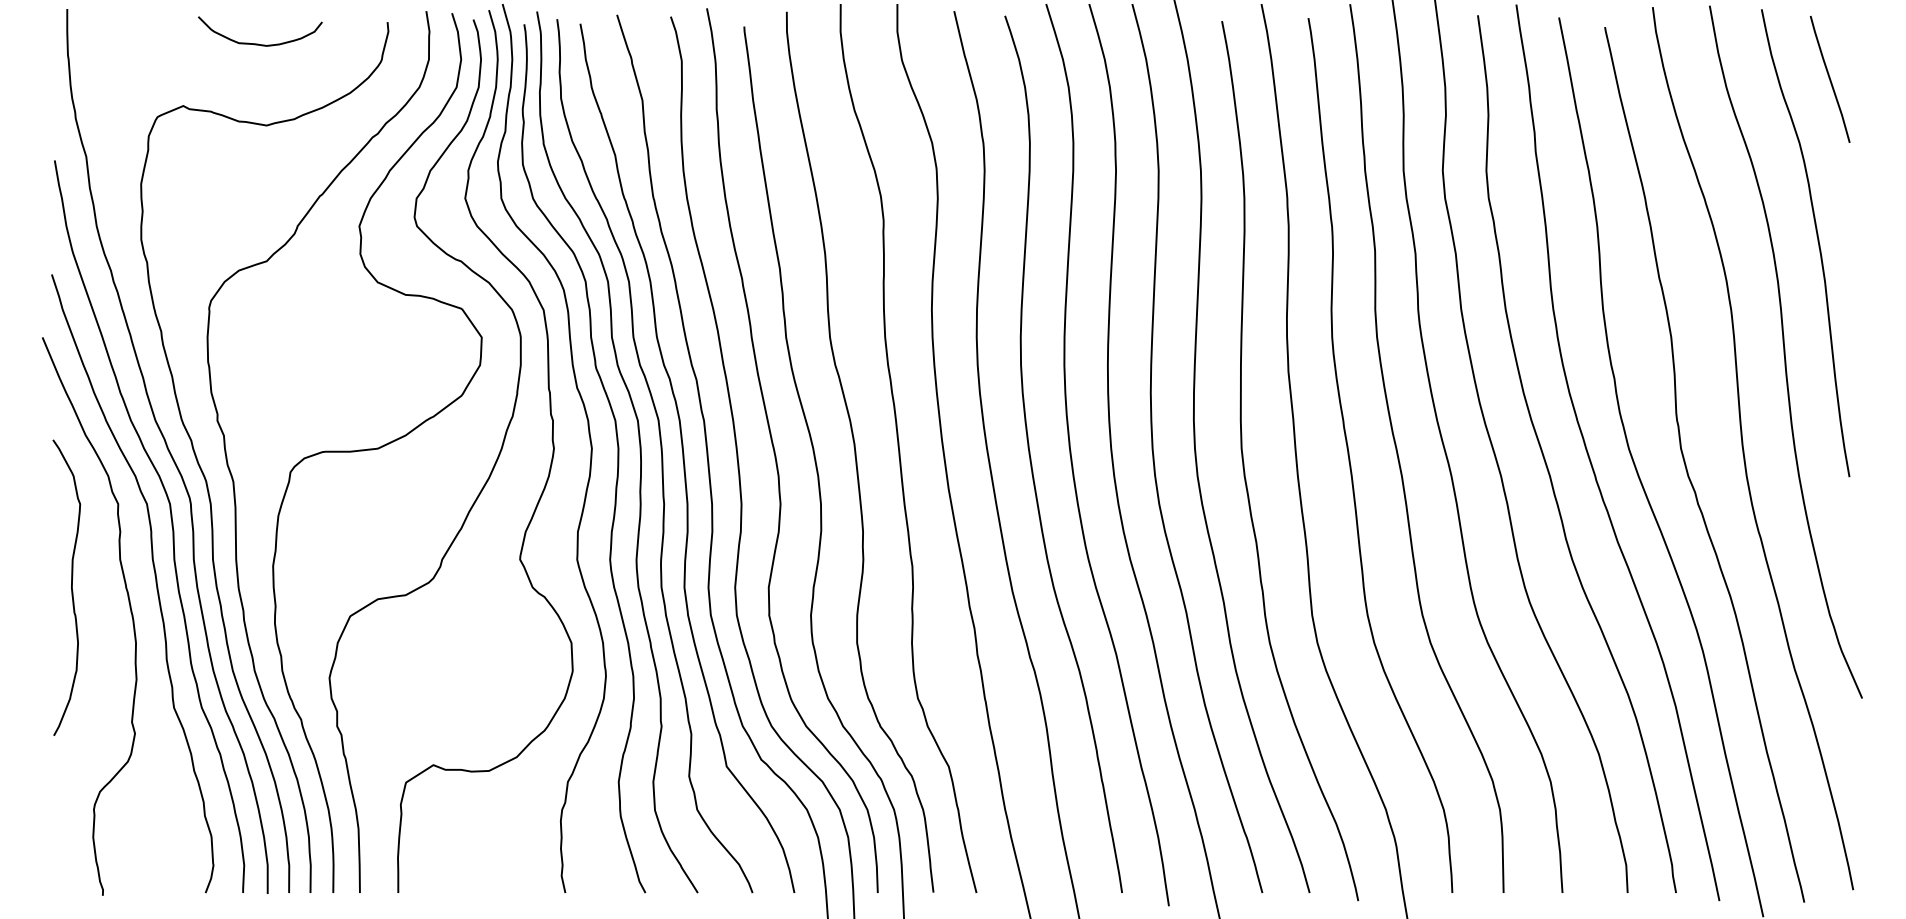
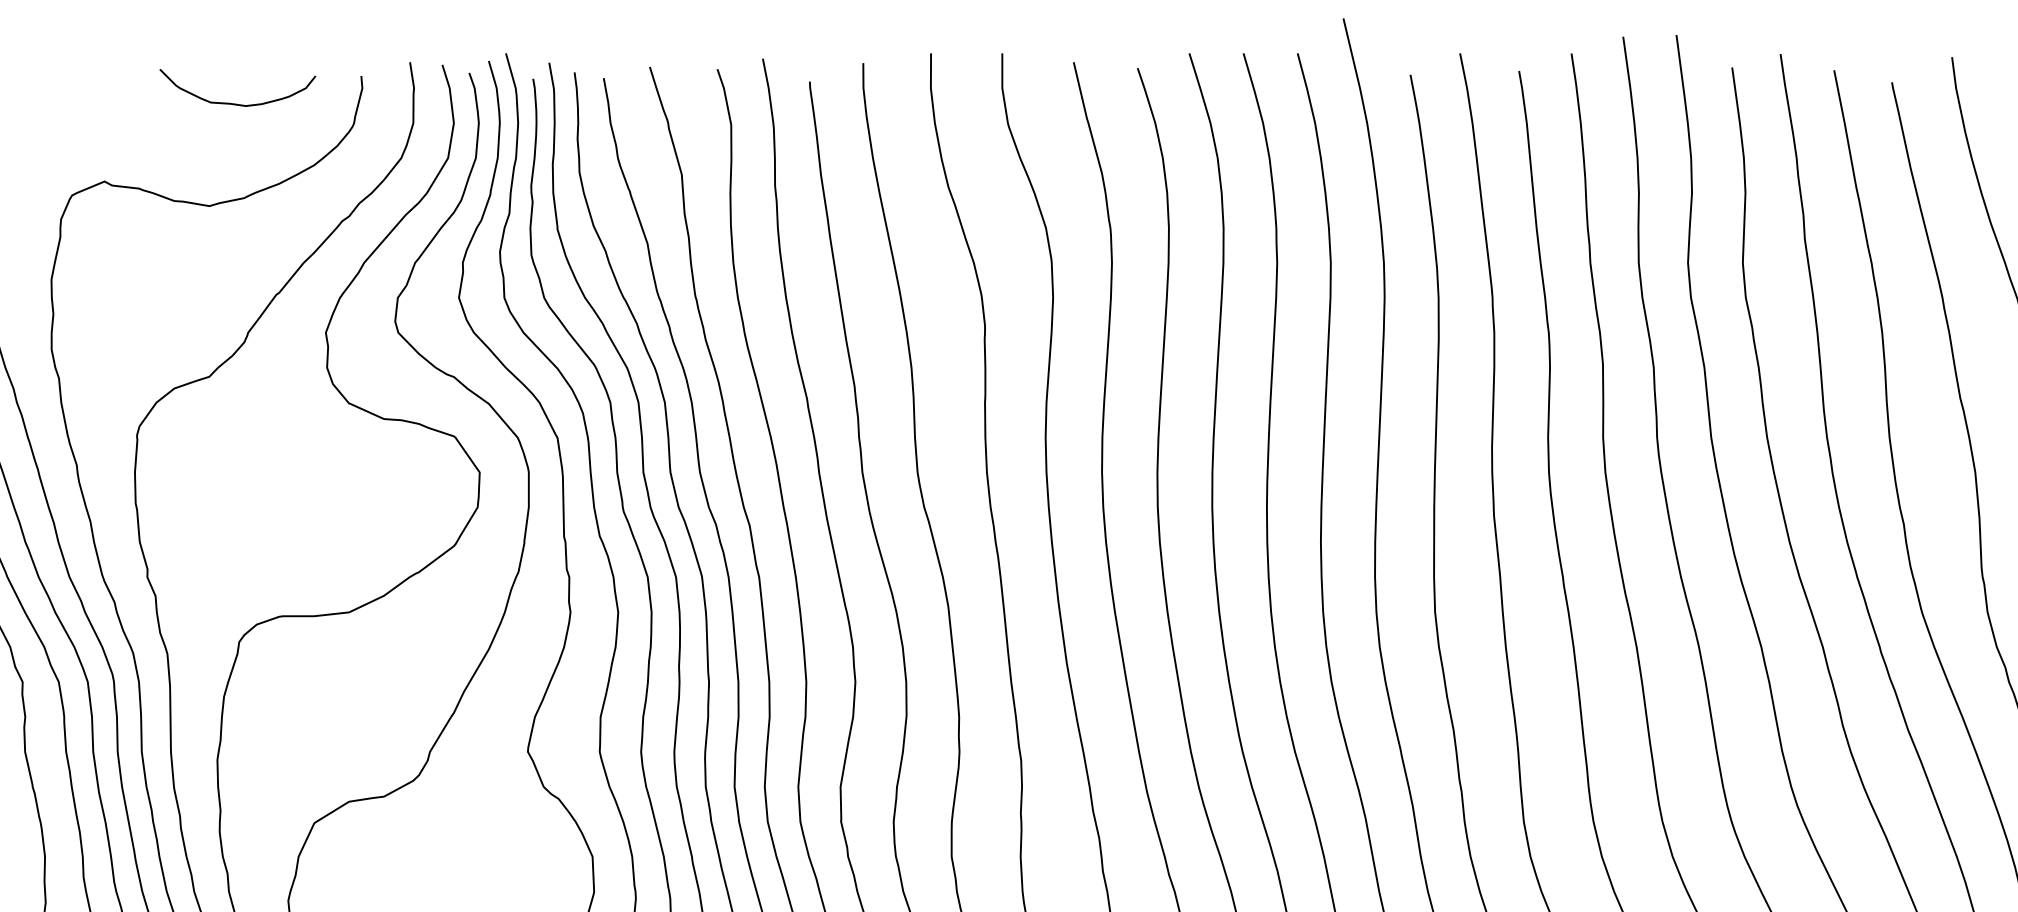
curve: (258, 43) -> (235, 102), moved

